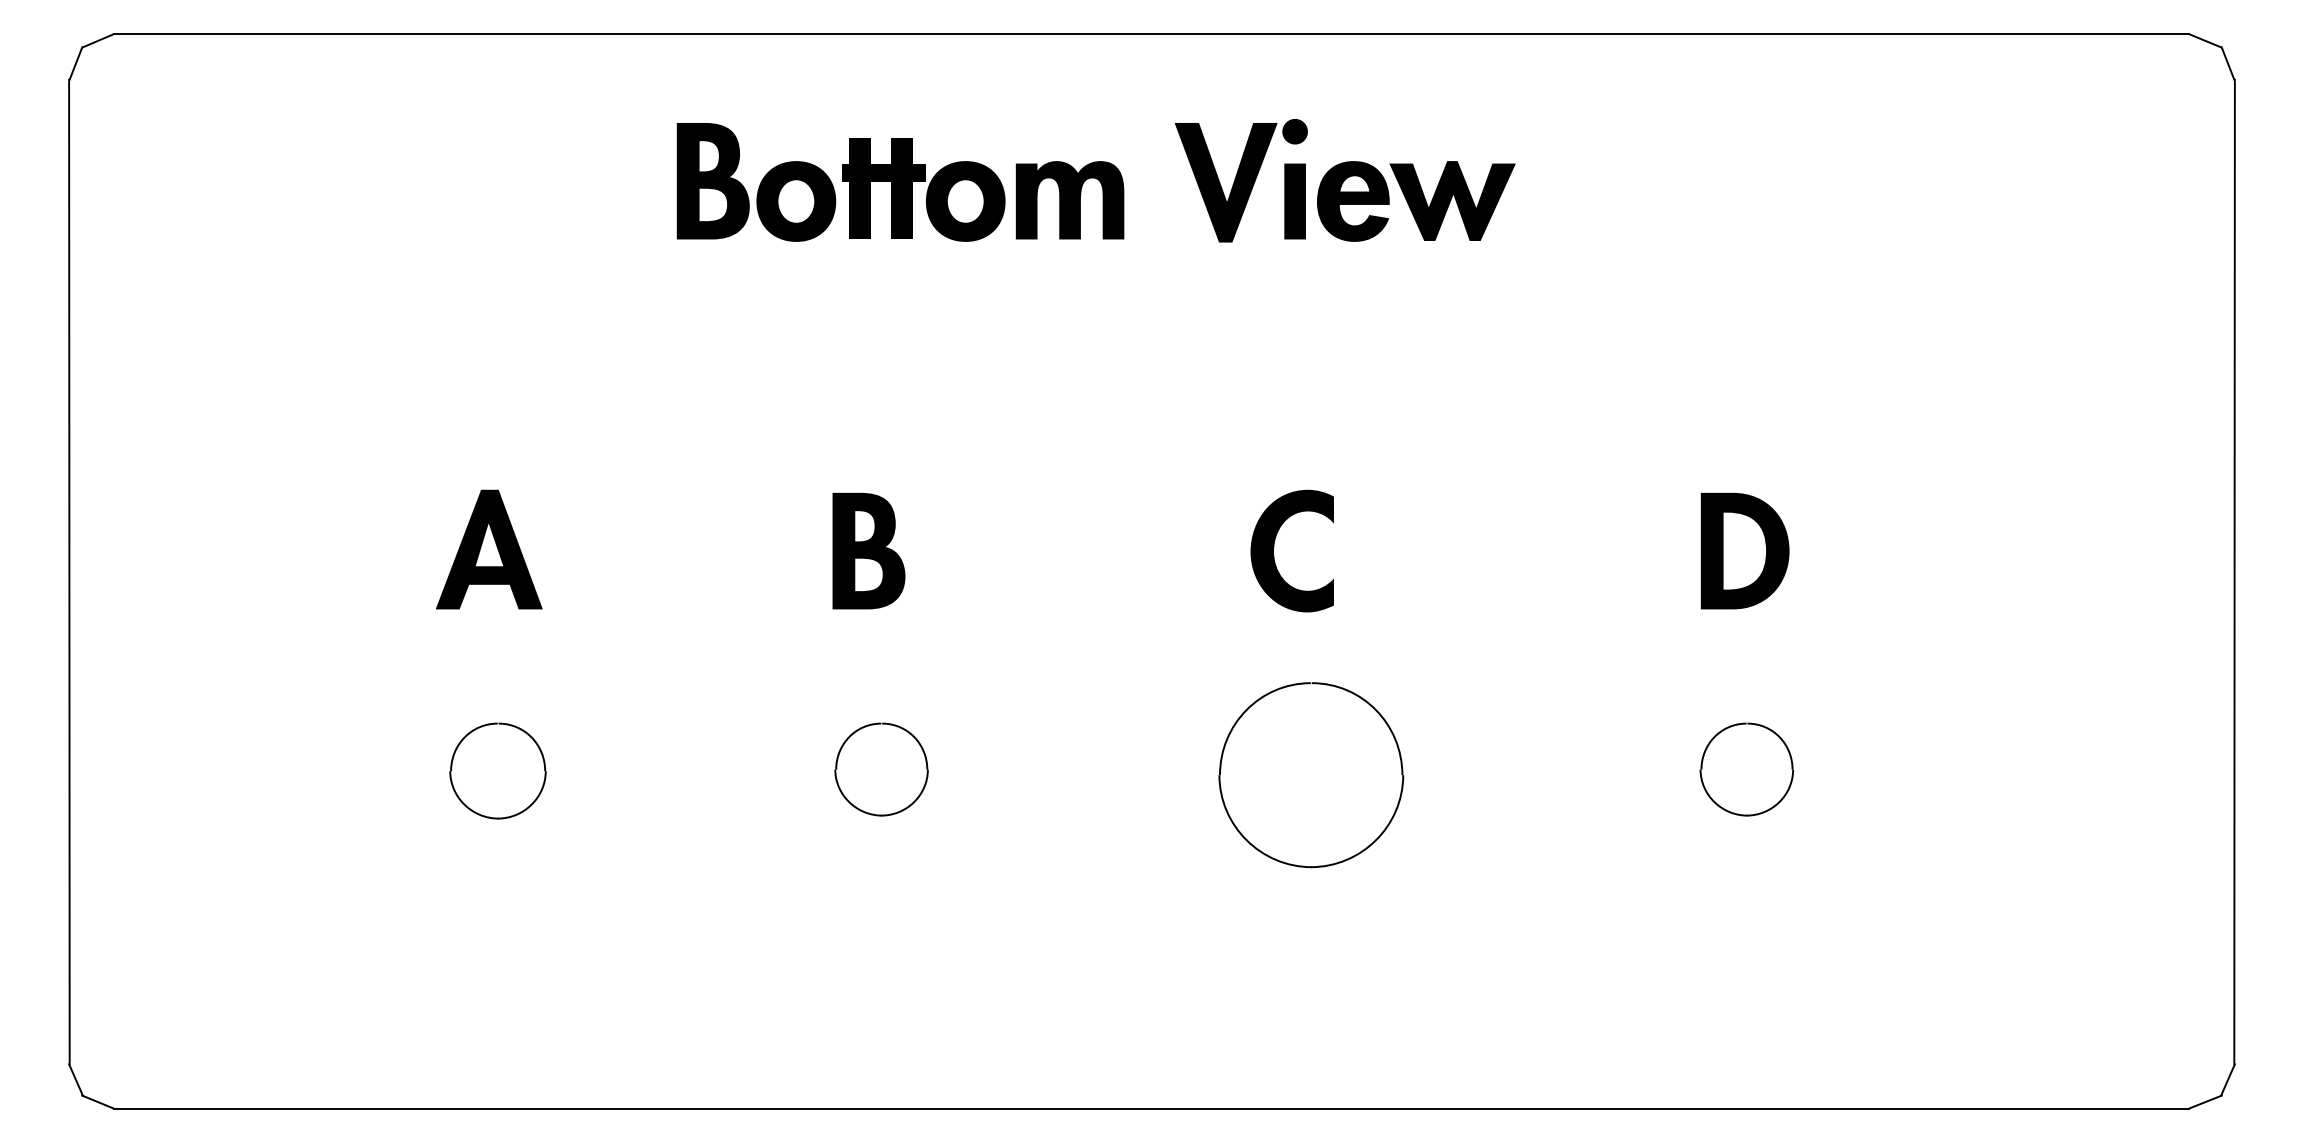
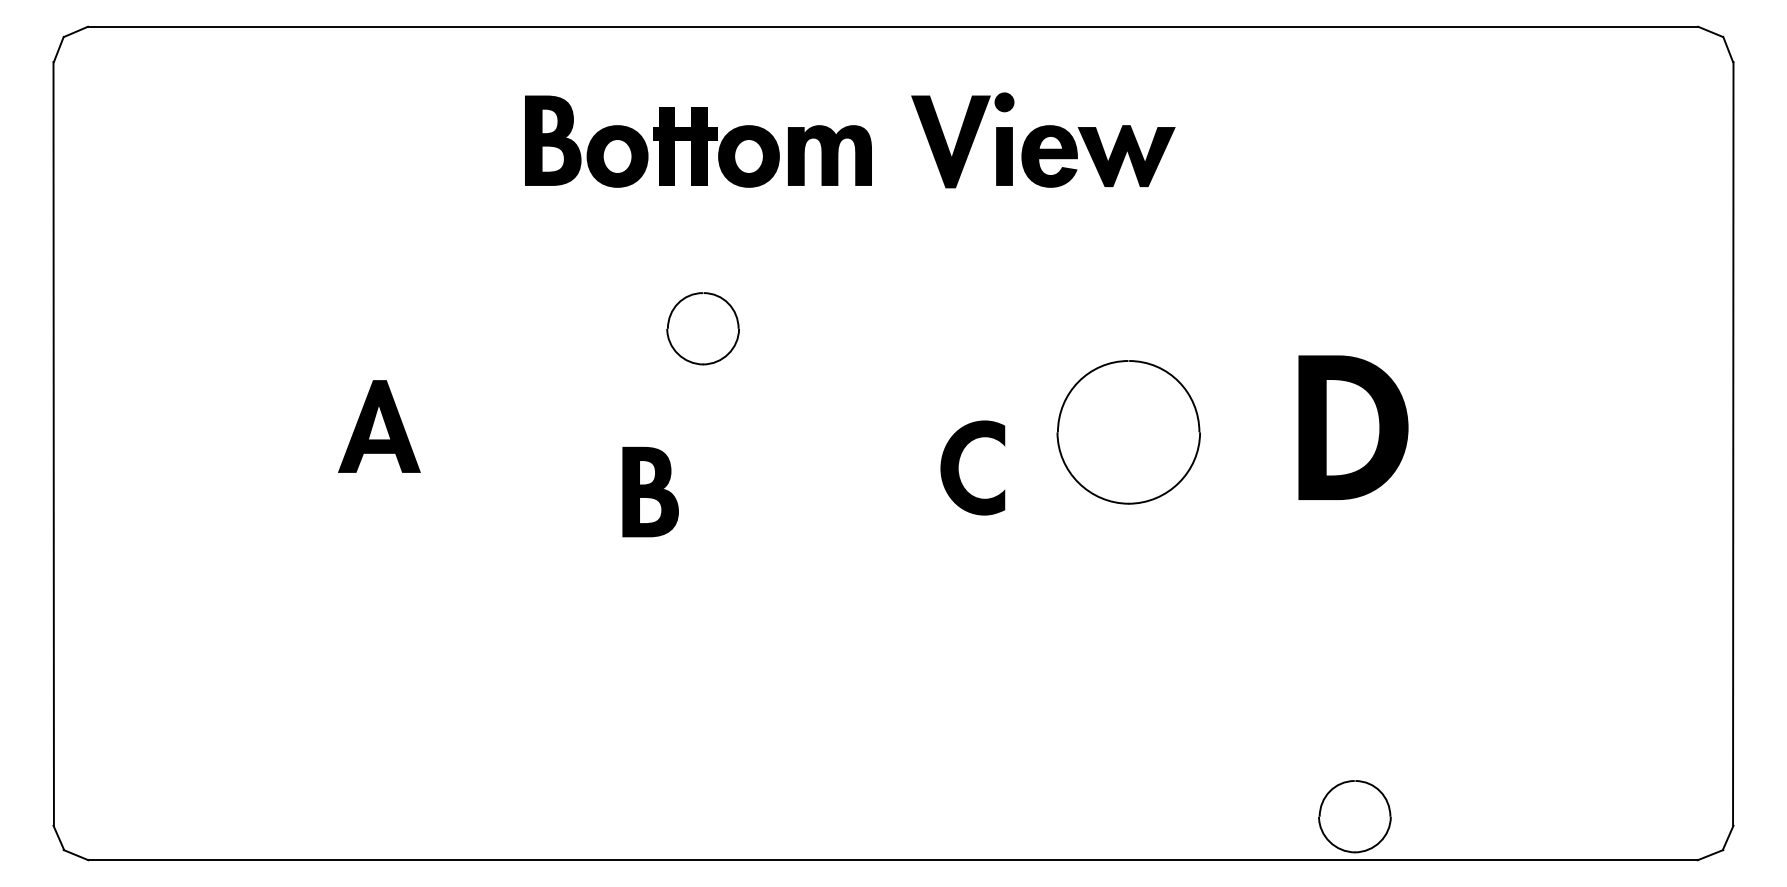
part: (1274, 547) -> (959, 465), moved
part: (868, 550) -> (650, 491), moved
part: (1745, 550) -> (1353, 427), size x1.6
part: (881, 769) -> (703, 328), moved
part: (1746, 769) -> (1354, 816), moved
part: (497, 770) -> (385, 597), removed
part: (1311, 775) -> (1128, 432), moved

